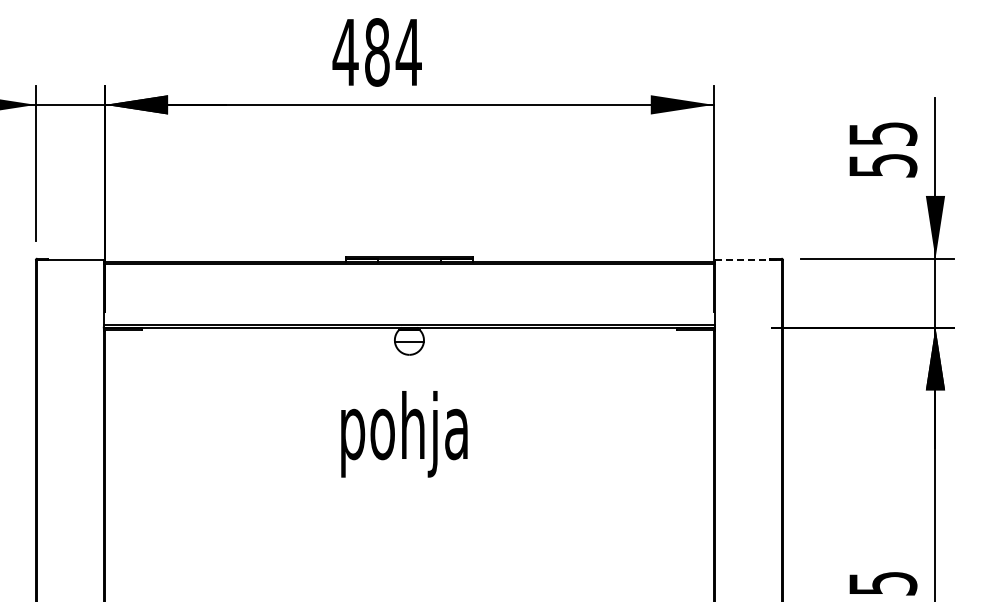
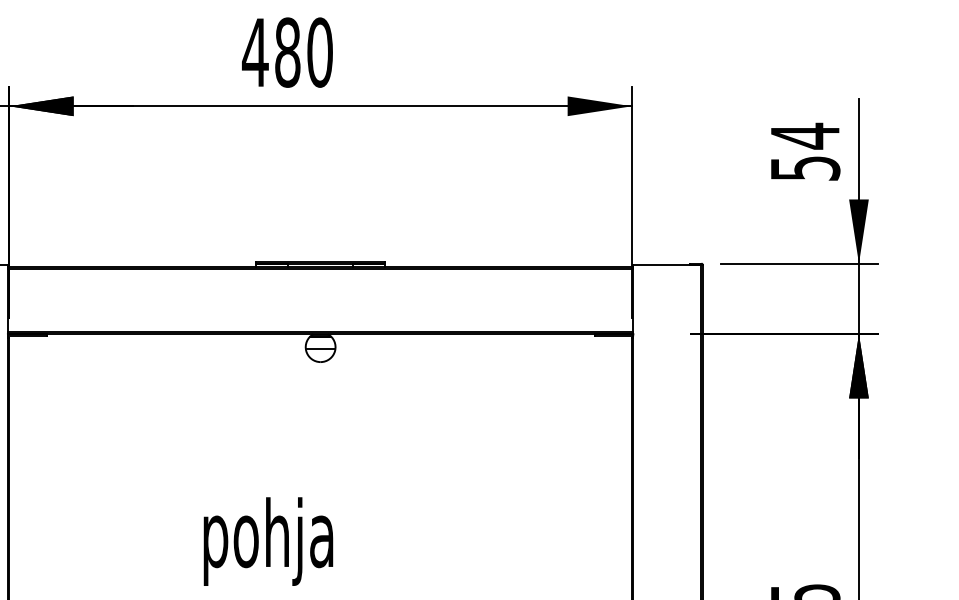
text: (408, 52) -> (319, 52), 484 -> 480
text: (883, 134) -> (805, 136), 55 -> 54
line: (748, 260) -> (667, 265), dashed -> solid
text: (404, 434) -> (268, 541), moved

